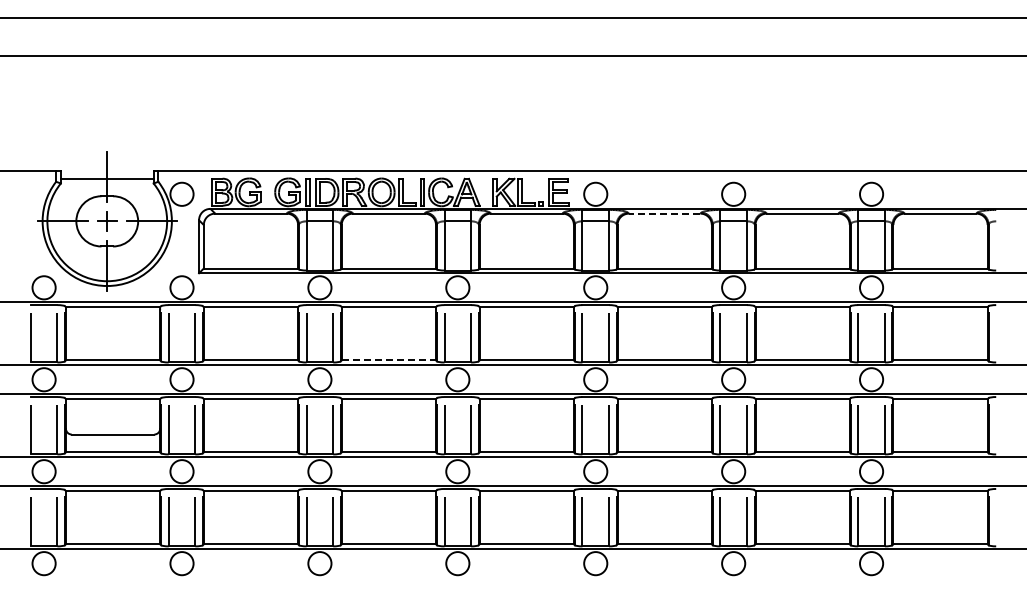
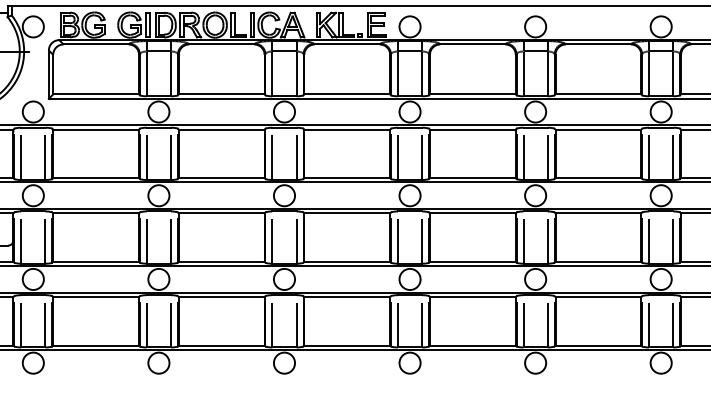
line: (664, 213) -> (472, 44), dashed -> solid
line: (389, 360) -> (222, 178), dashed -> solid

